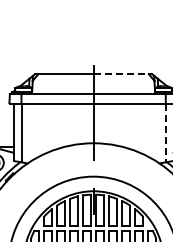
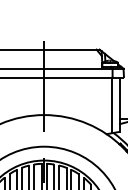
line: (121, 74) -> (70, 49), dashed -> solid
line: (165, 133) -> (112, 105), dashed -> solid

